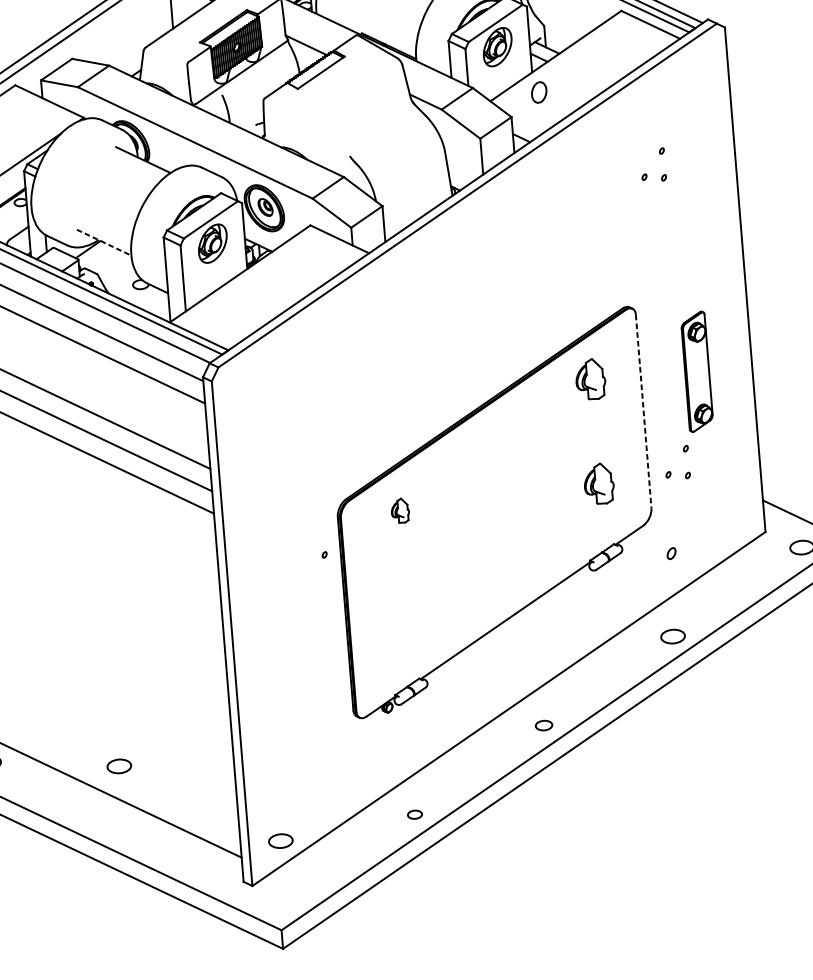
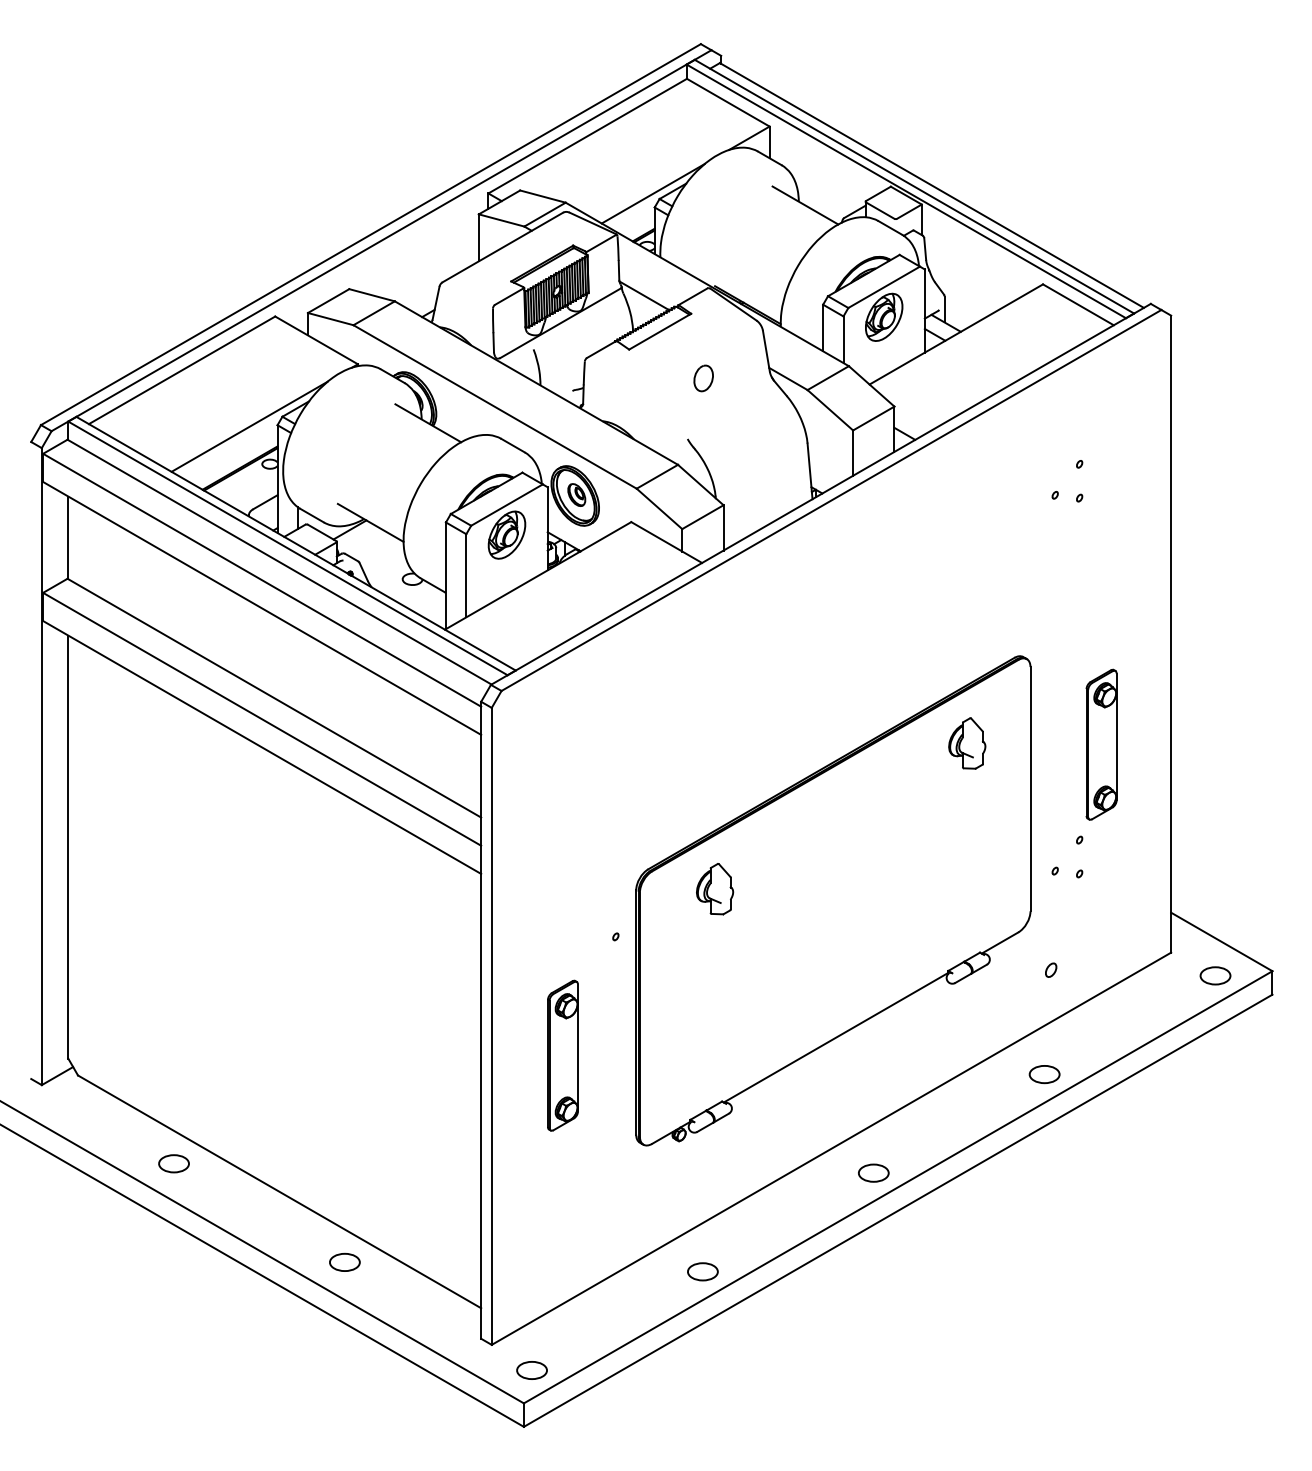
part: (539, 92) -> (703, 378), moved
line: (103, 242) -> (370, 522), dashed -> solid
line: (643, 411) -> (1030, 789), dashed -> solid
part: (599, 483) -> (967, 875), removed
part: (400, 511) -> (715, 889), size x1.67
part: (289, 652) -> (562, 1055), added
part: (543, 725) -> (873, 1172), size x1.43
part: (118, 765) -> (344, 1261), moved
part: (414, 814) -> (702, 1271), size x1.67
part: (280, 841) -> (531, 1370), moved

